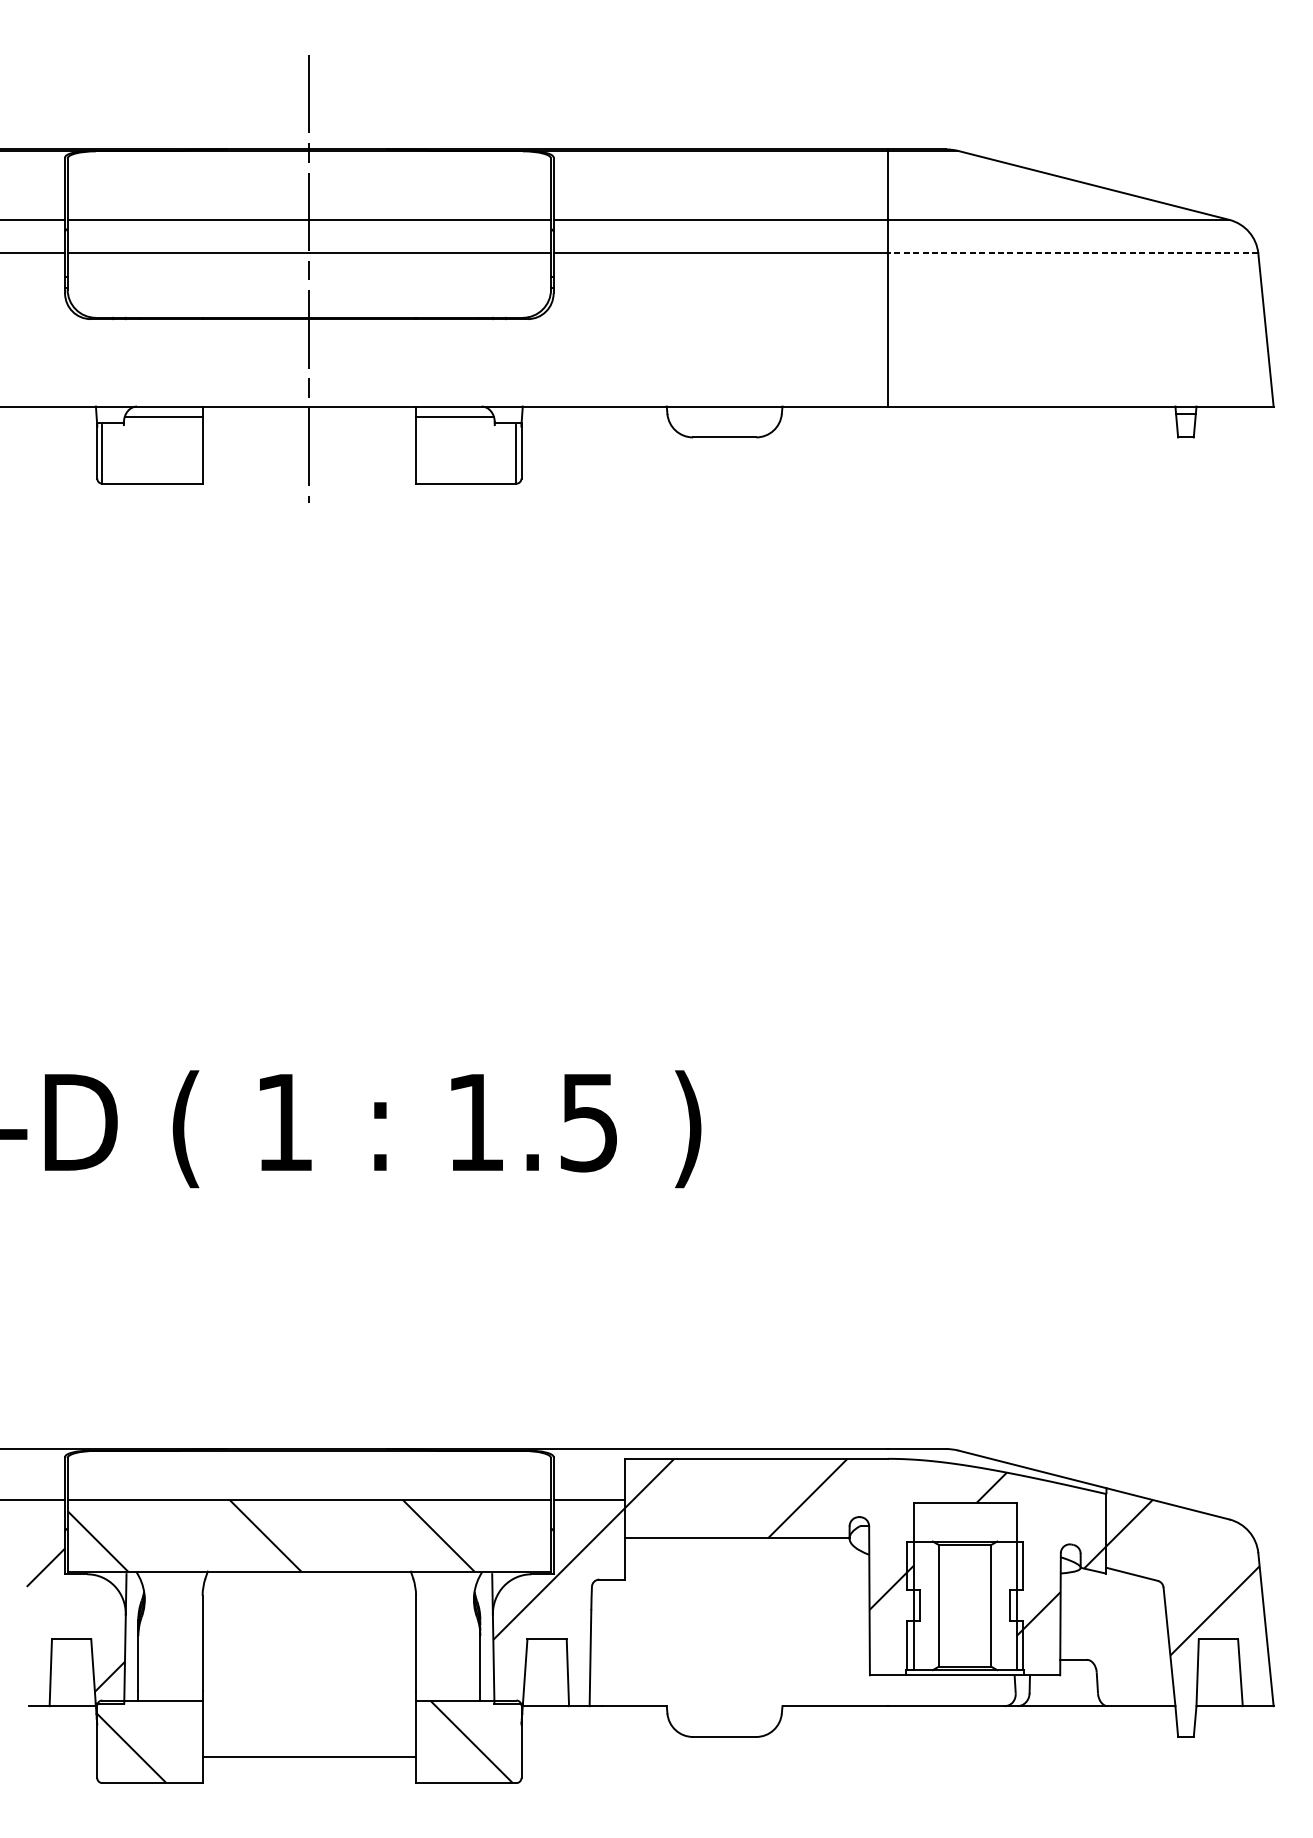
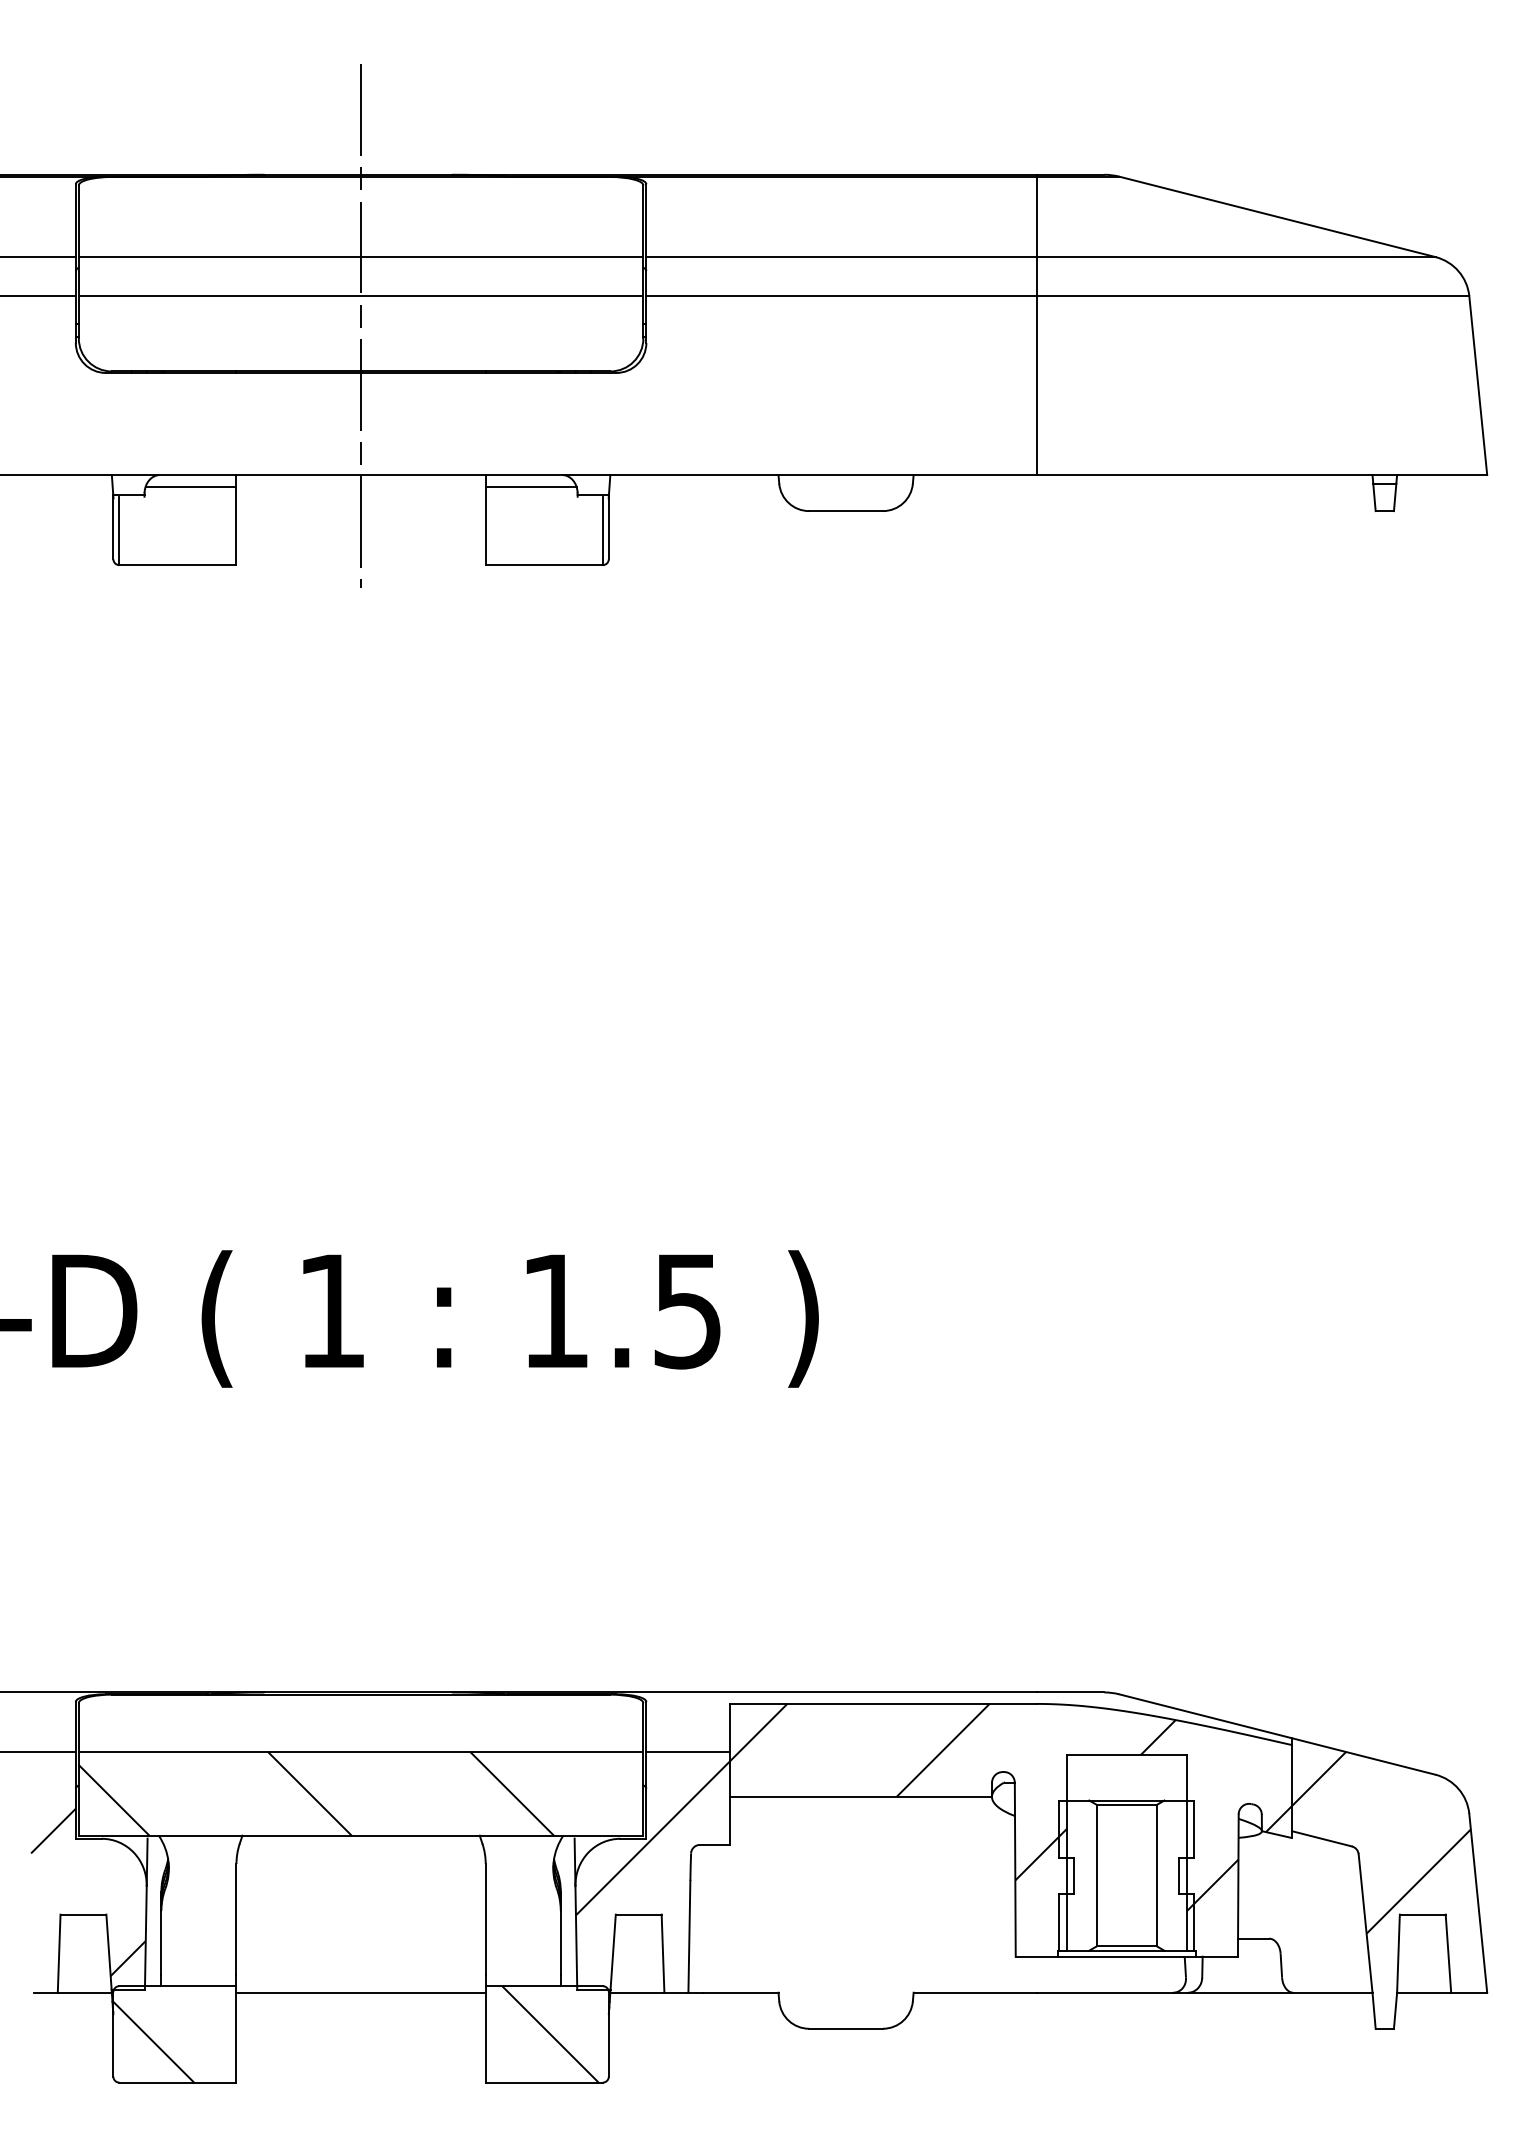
line: (1072, 253) -> (1252, 296), dashed -> solid
line: (308, 1756) -> (360, 1992), moved

